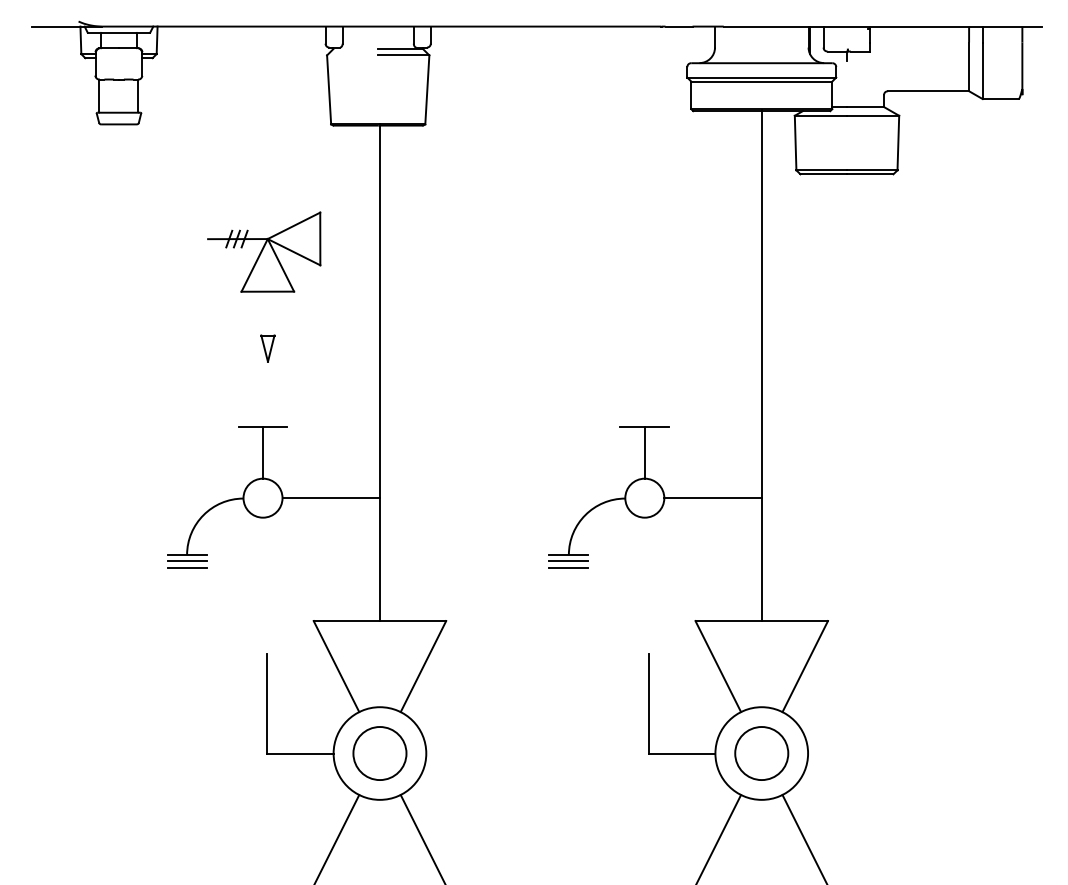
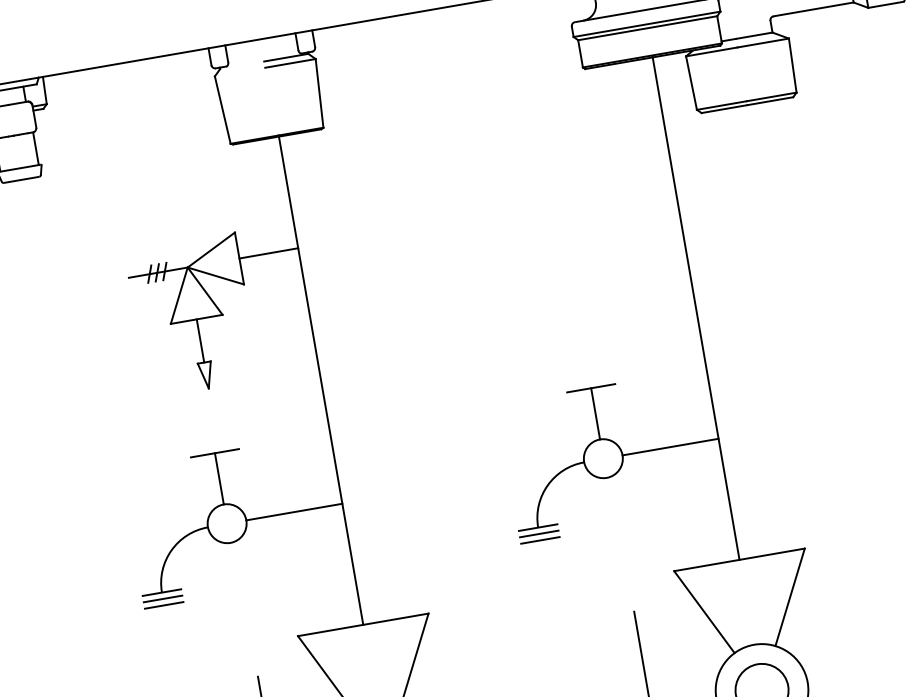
line: (349, 238) -> (268, 253), added
line: (267, 313) -> (200, 340), added

